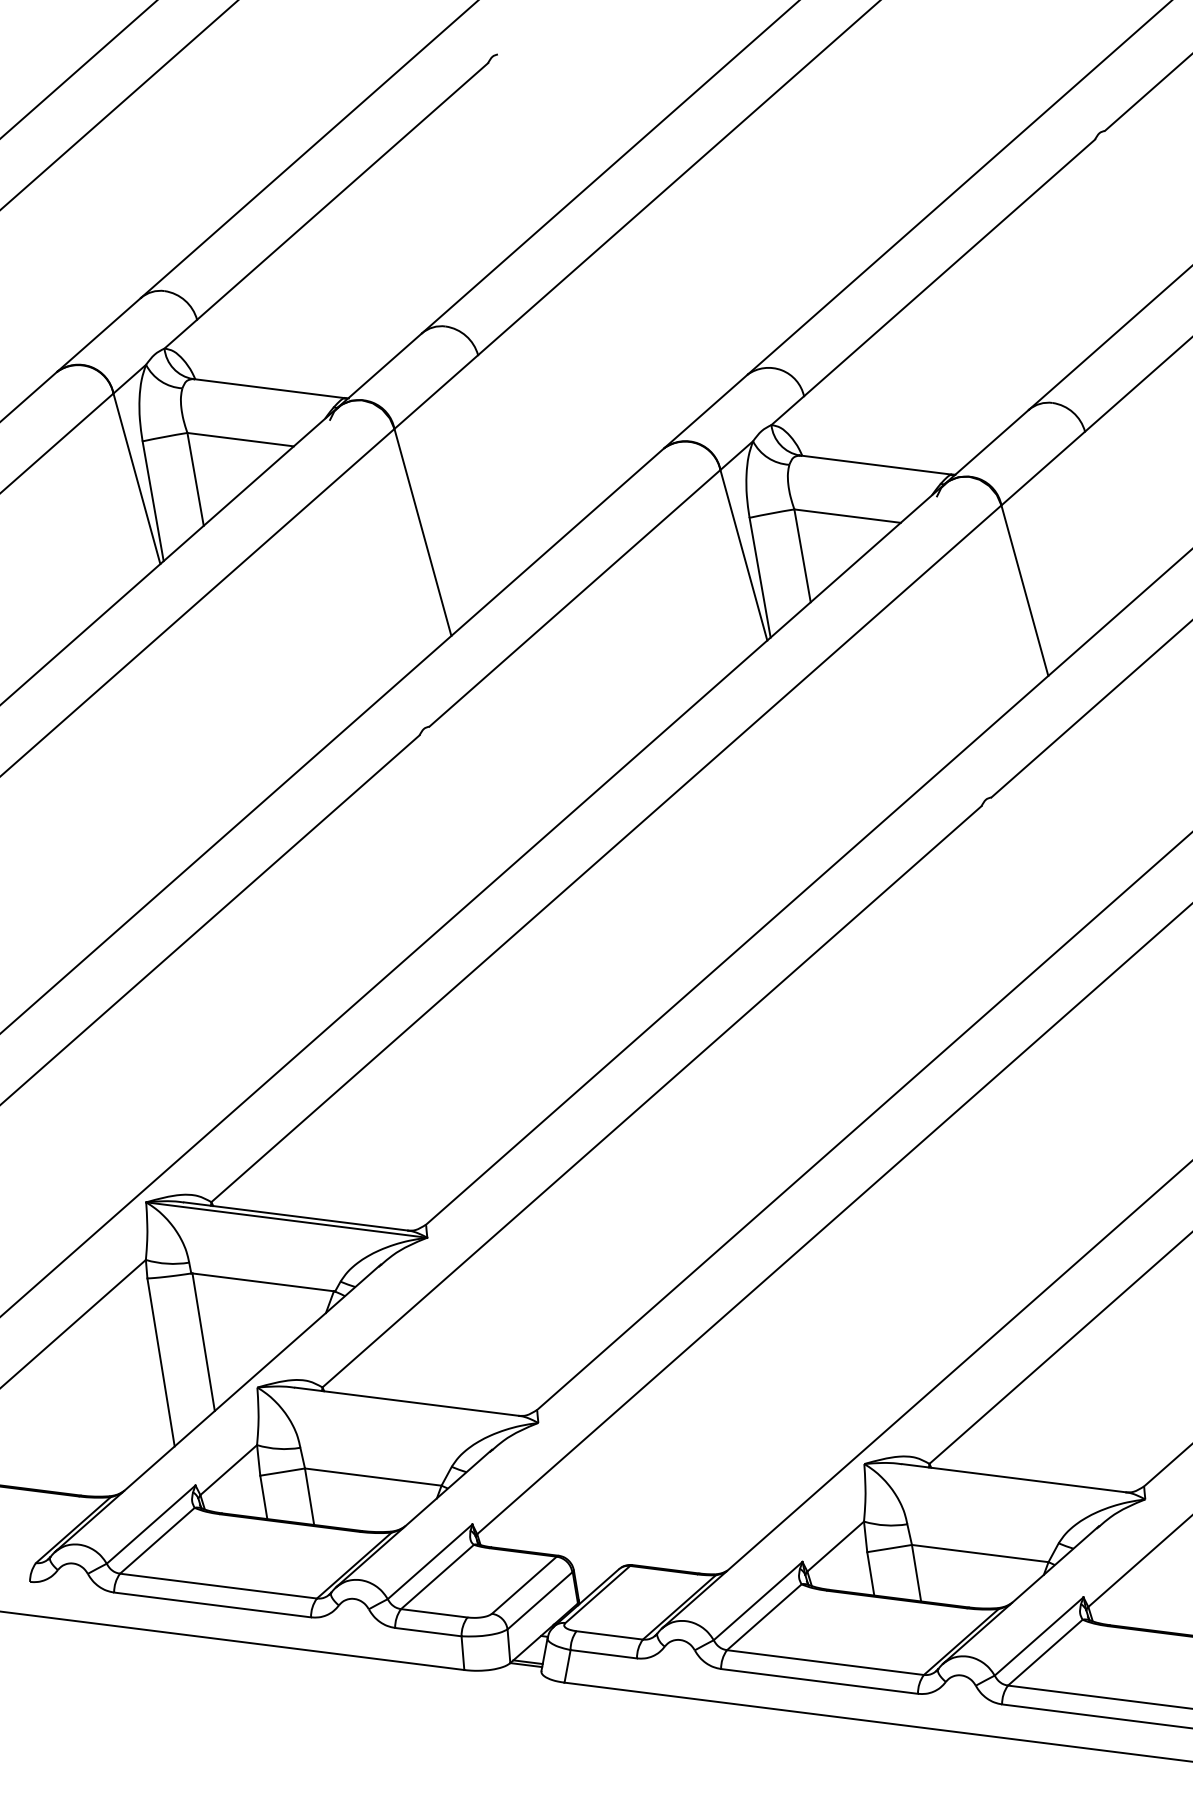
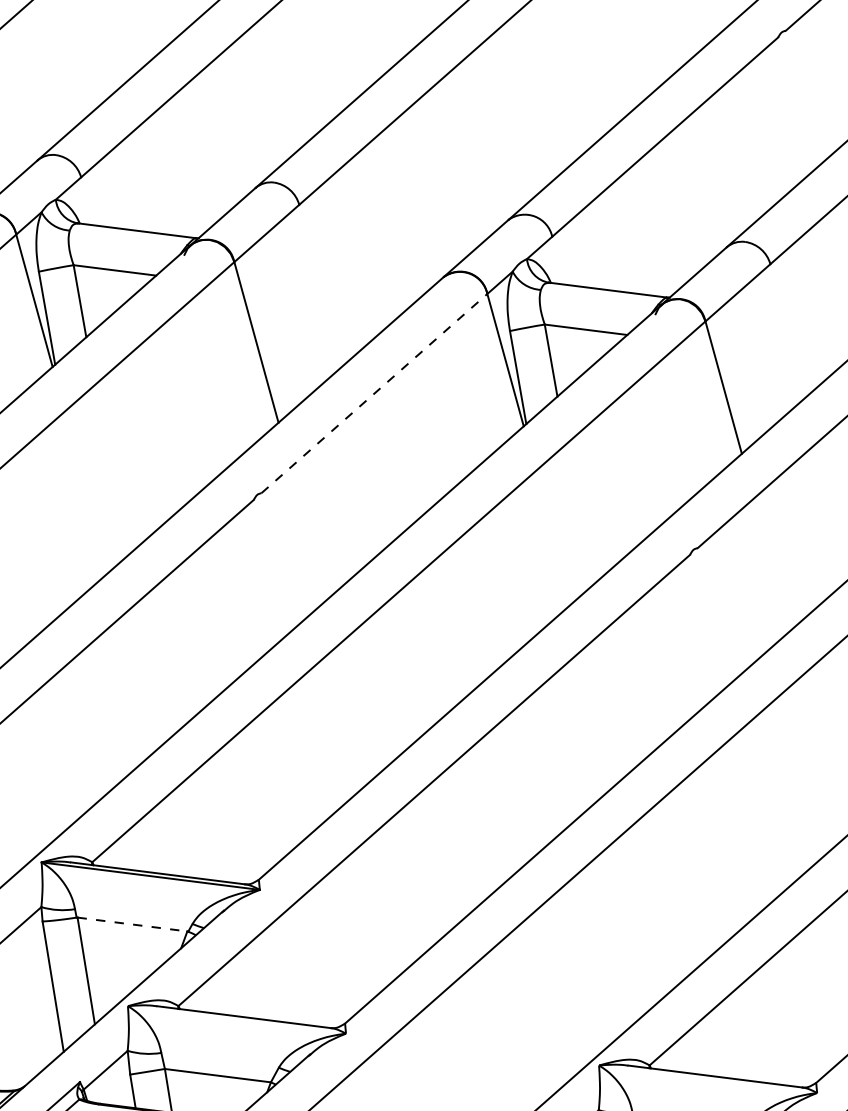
line: (574, 598) -> (374, 393), solid -> dashed
line: (263, 1282) -> (132, 924), solid -> dashed

